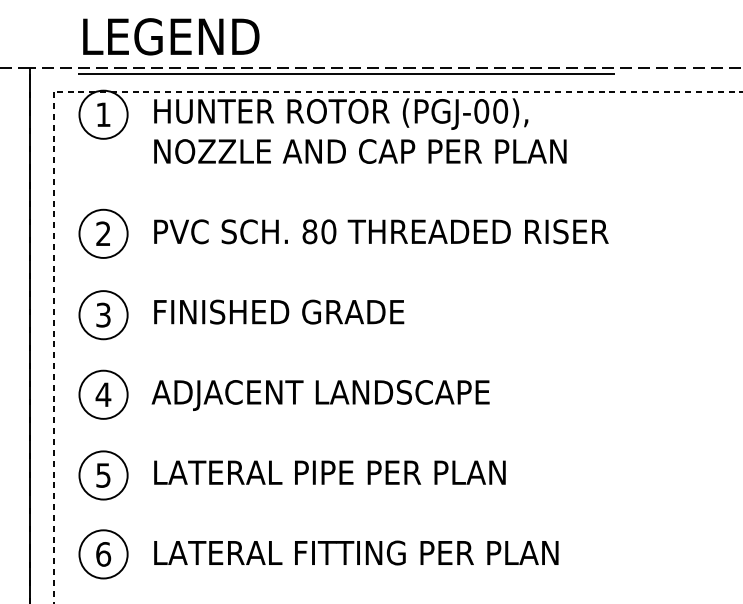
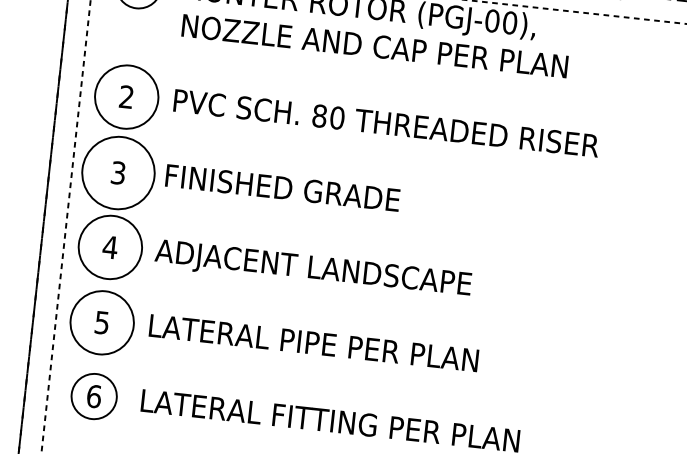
circle: (103, 233) -> (126, 96), size x1.4
circle: (103, 315) -> (118, 173), size x1.6
circle: (103, 394) -> (110, 247), size x1.4
circle: (103, 475) -> (102, 322), size x1.4

